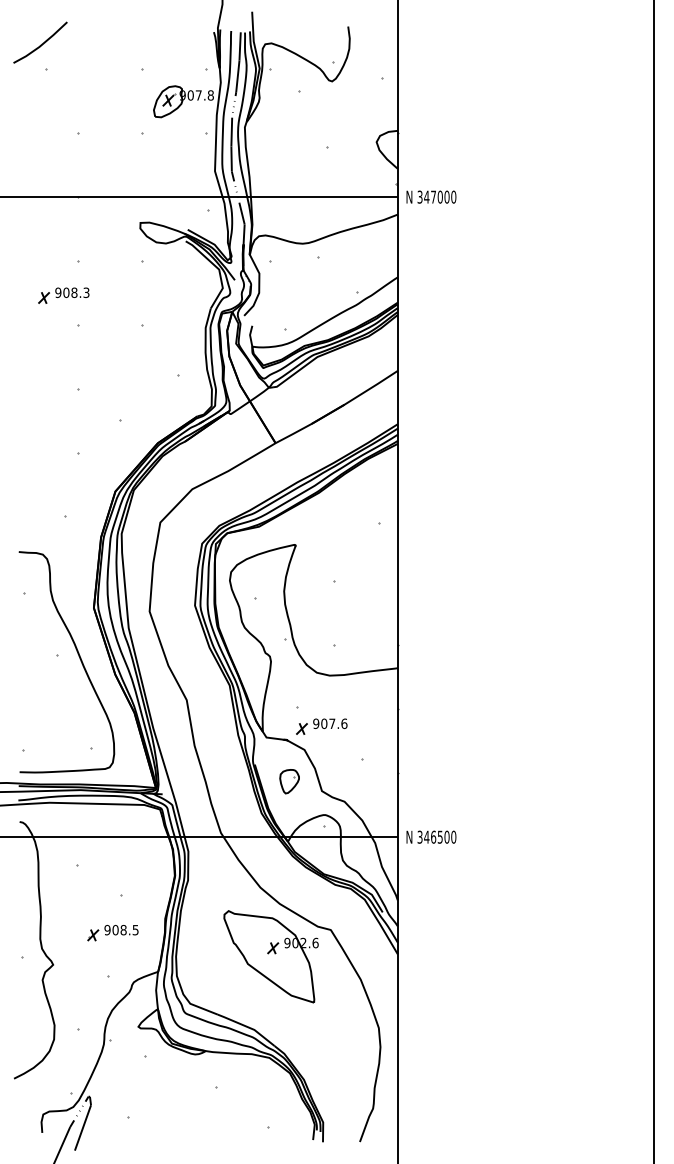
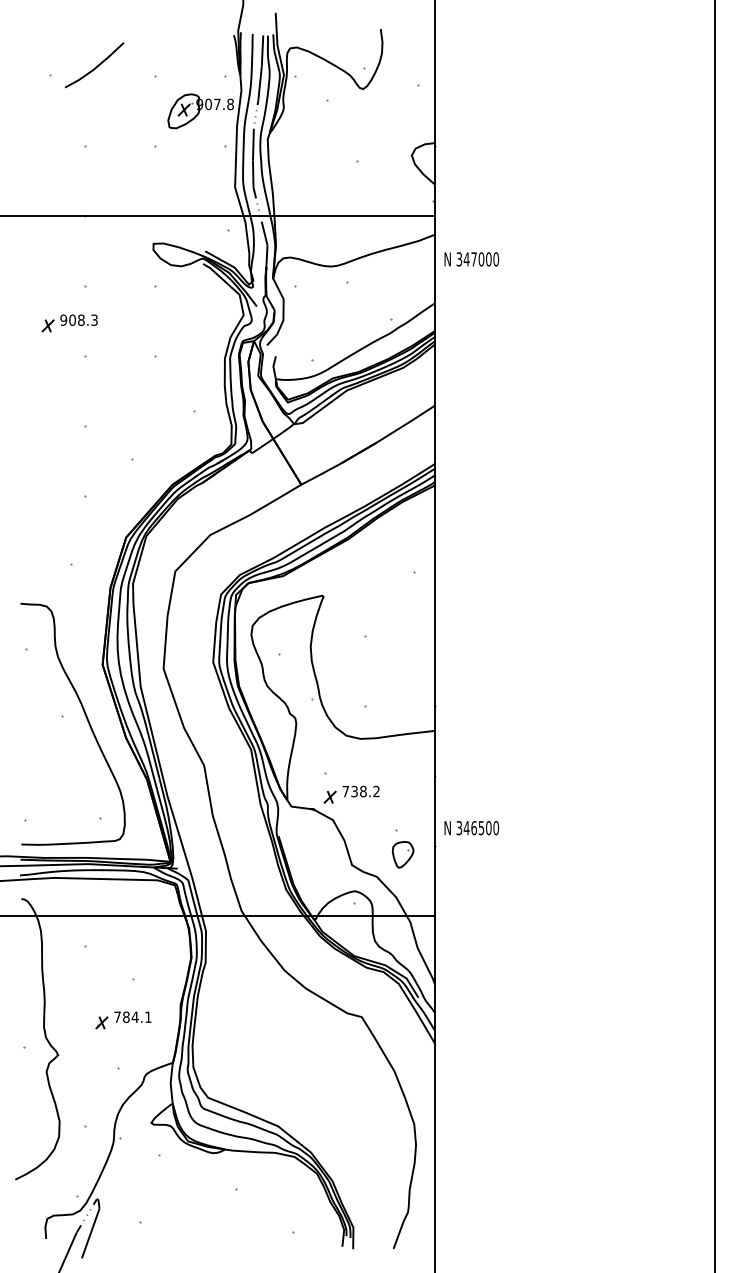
line: (40, 44) -> (94, 67), moved
text: (431, 196) -> (471, 258), moved
text: (330, 723) -> (361, 791), 907.6 -> 738.2
part: (289, 781) -> (402, 854), moved
text: (431, 836) -> (471, 827), moved
text: (121, 929) -> (132, 1016), 908.5 -> 784.1
part: (270, 956) -> (295, 1046), removed

